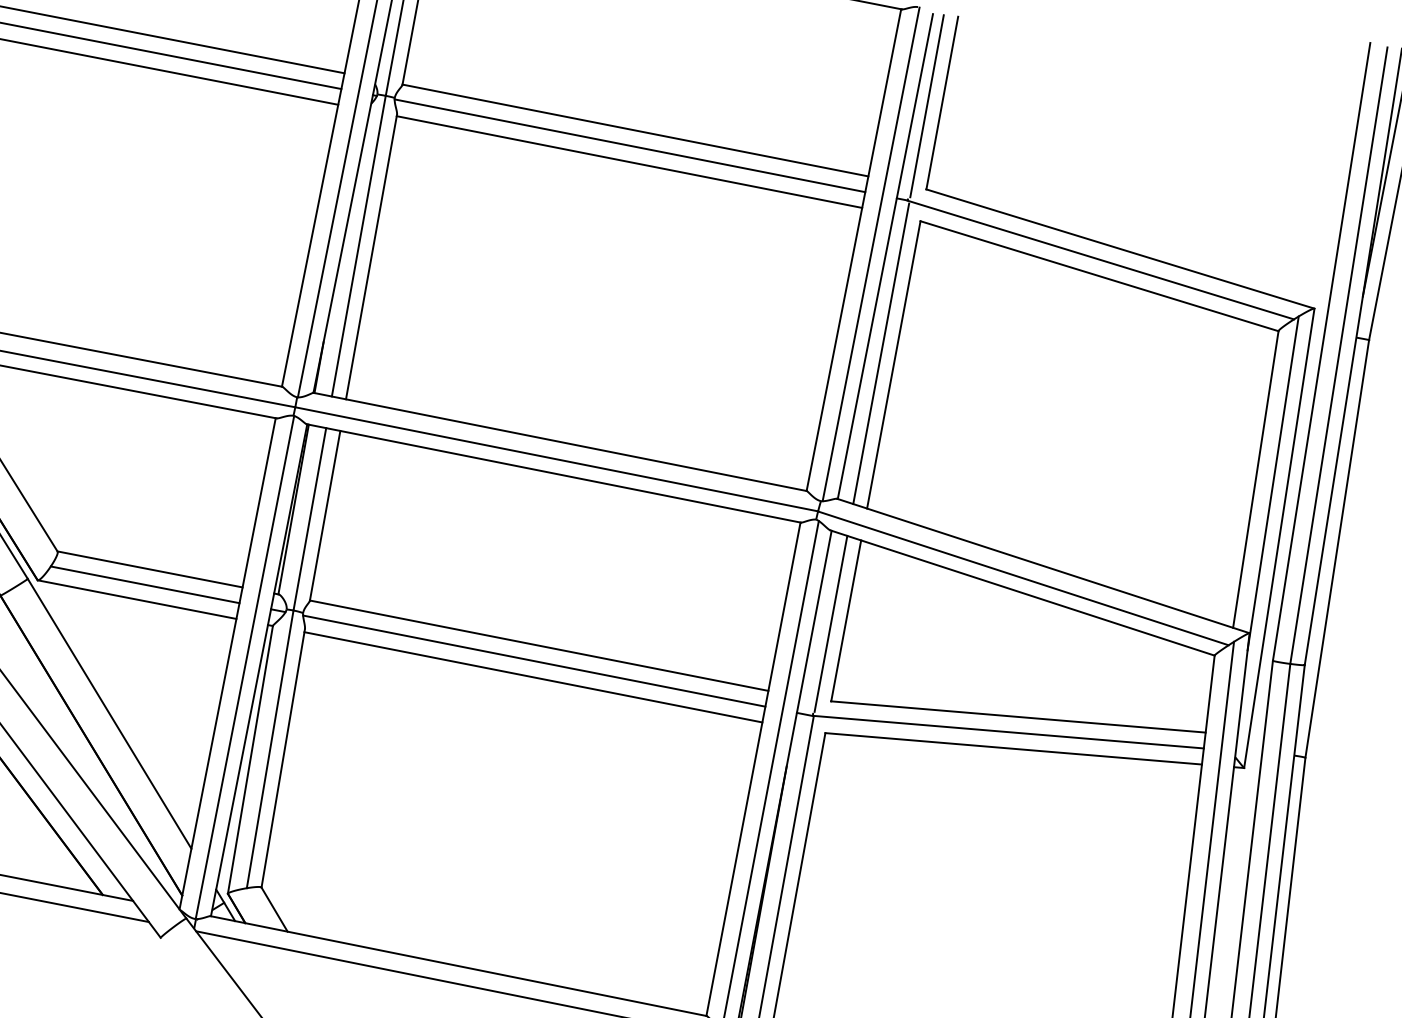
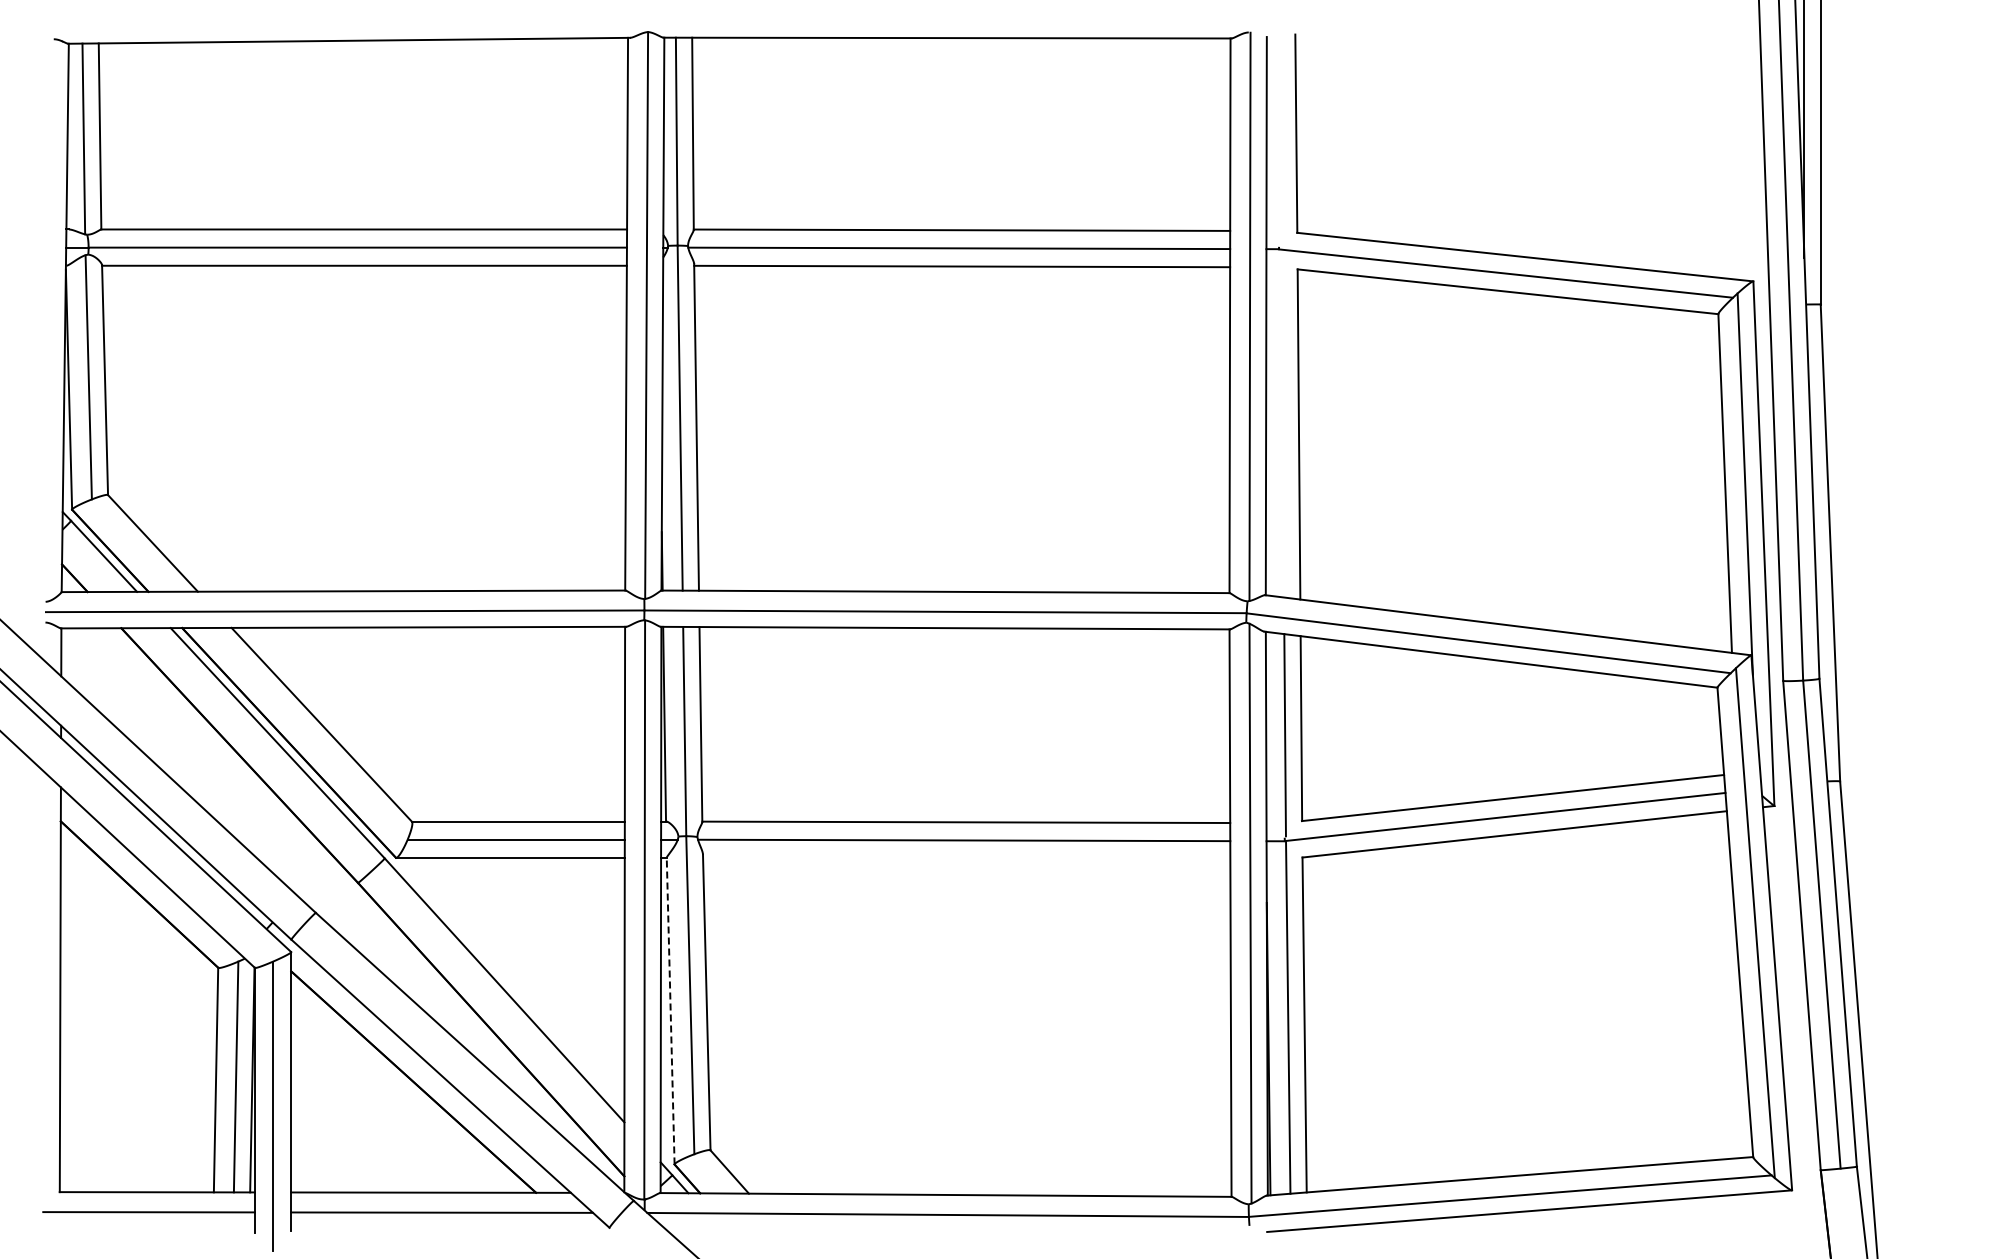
line: (927, 106) -> (1280, 140), removed
line: (881, 353) -> (1282, 424), removed
line: (533, 677) -> (966, 858), removed
line: (250, 759) -> (670, 1010), solid -> dashed

